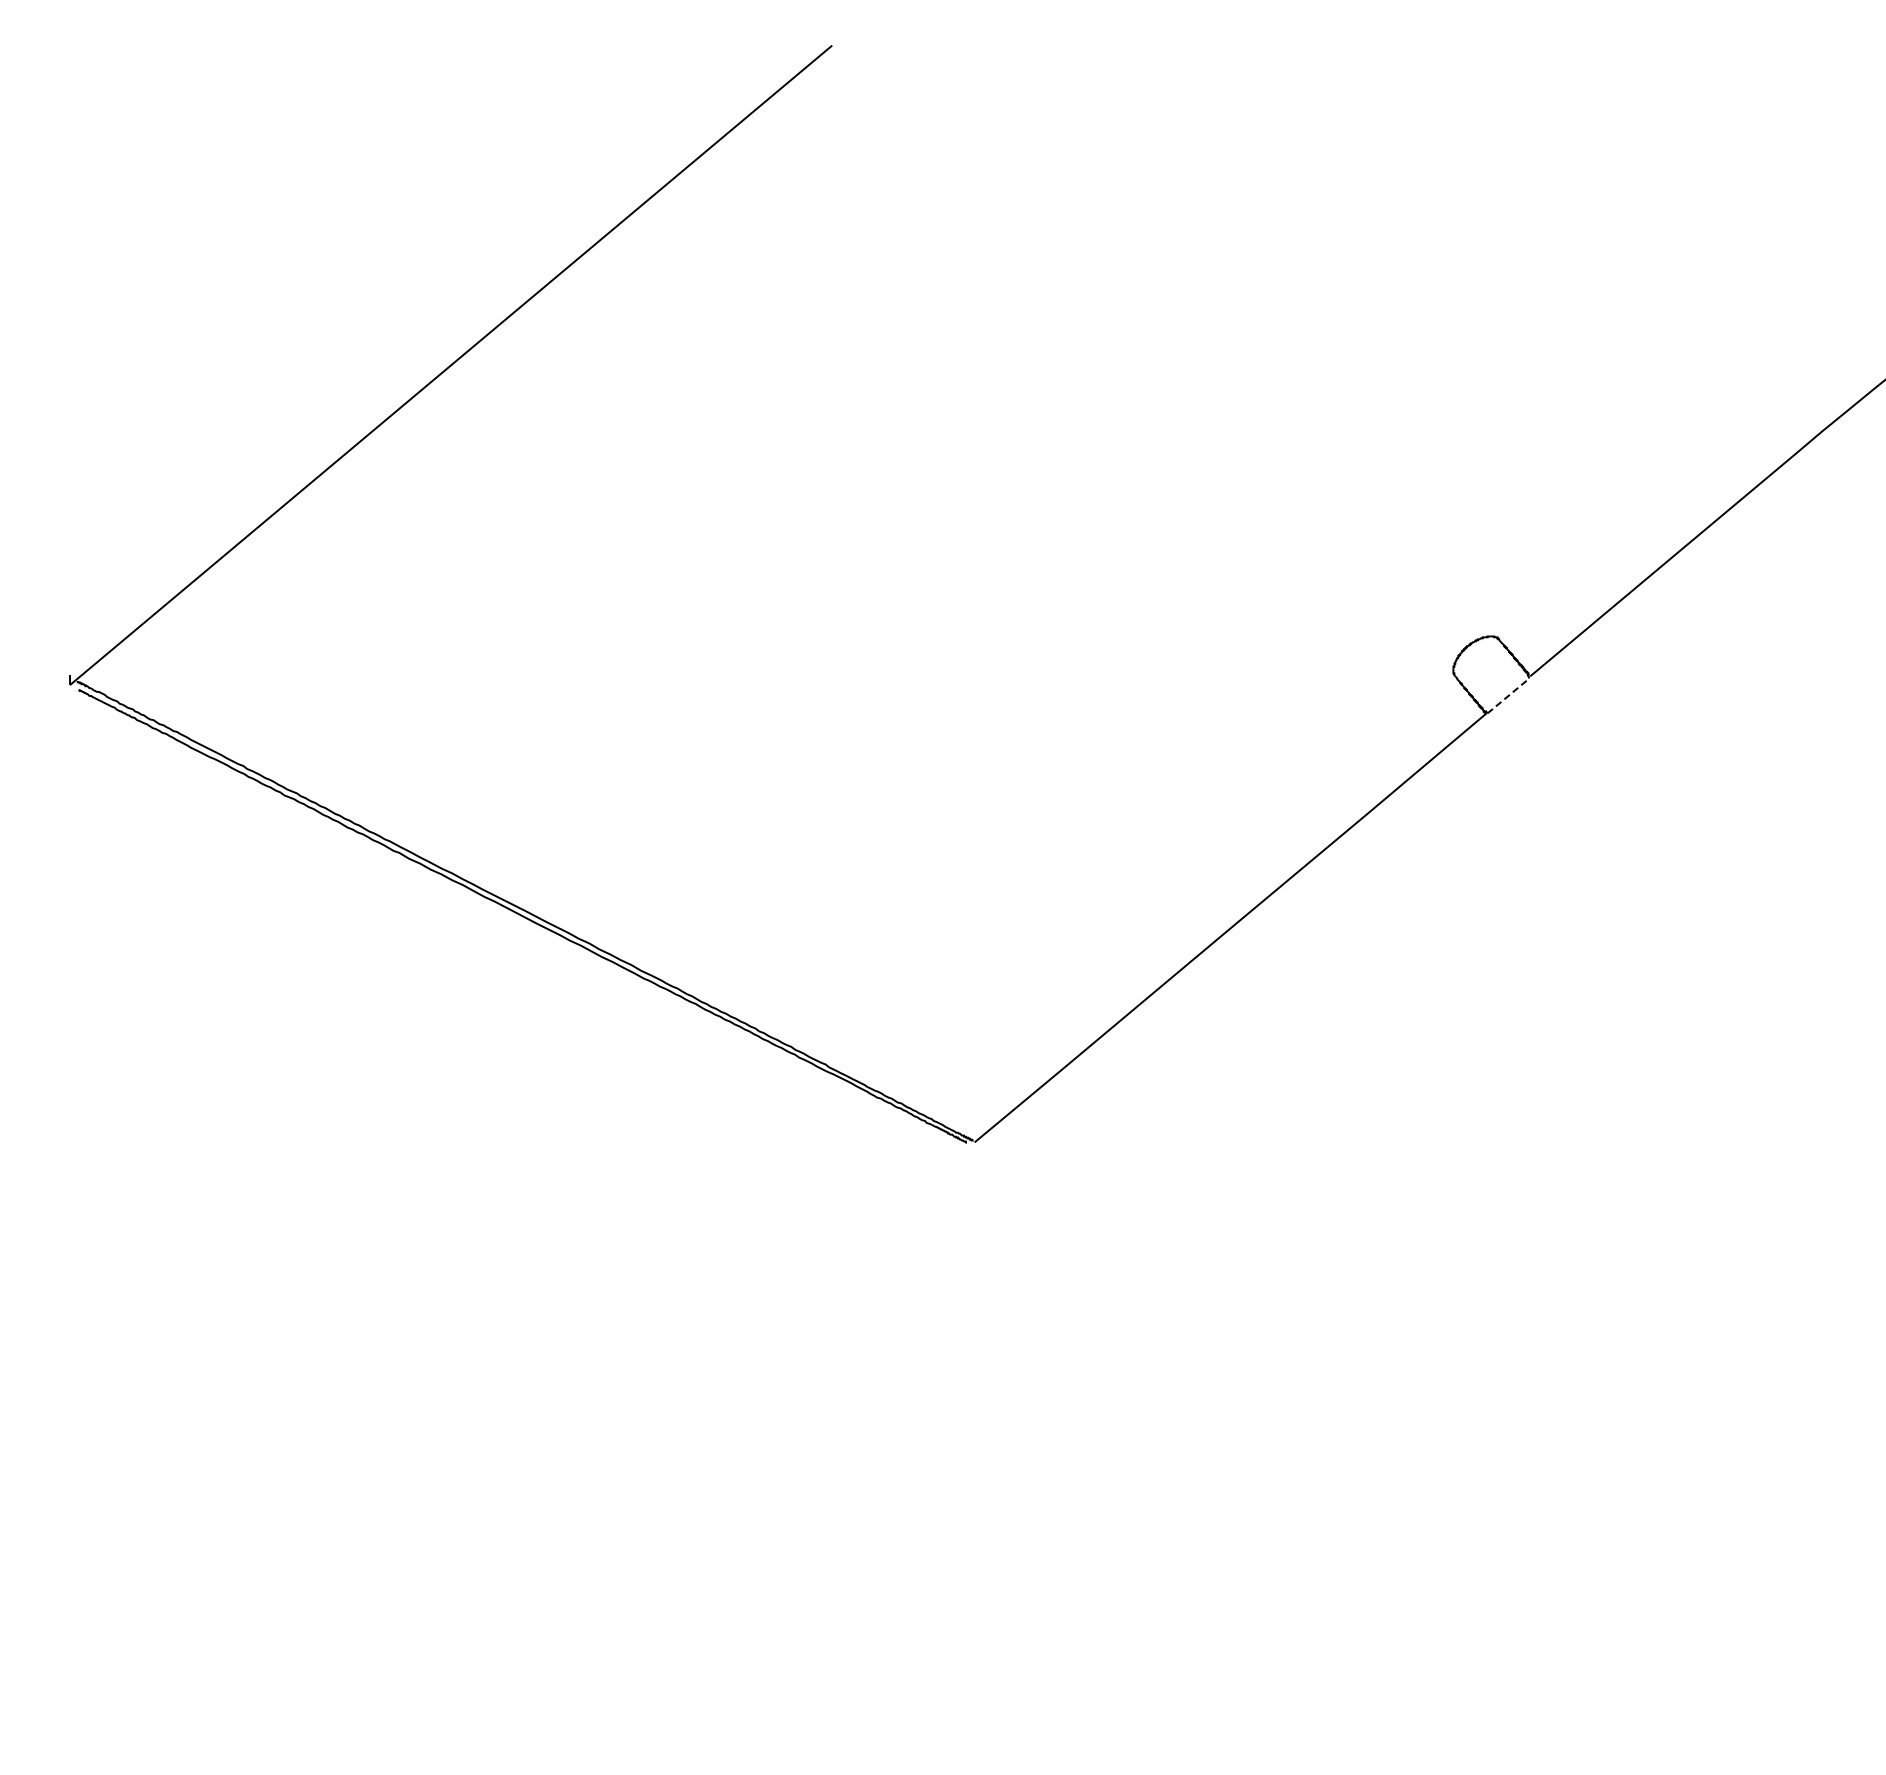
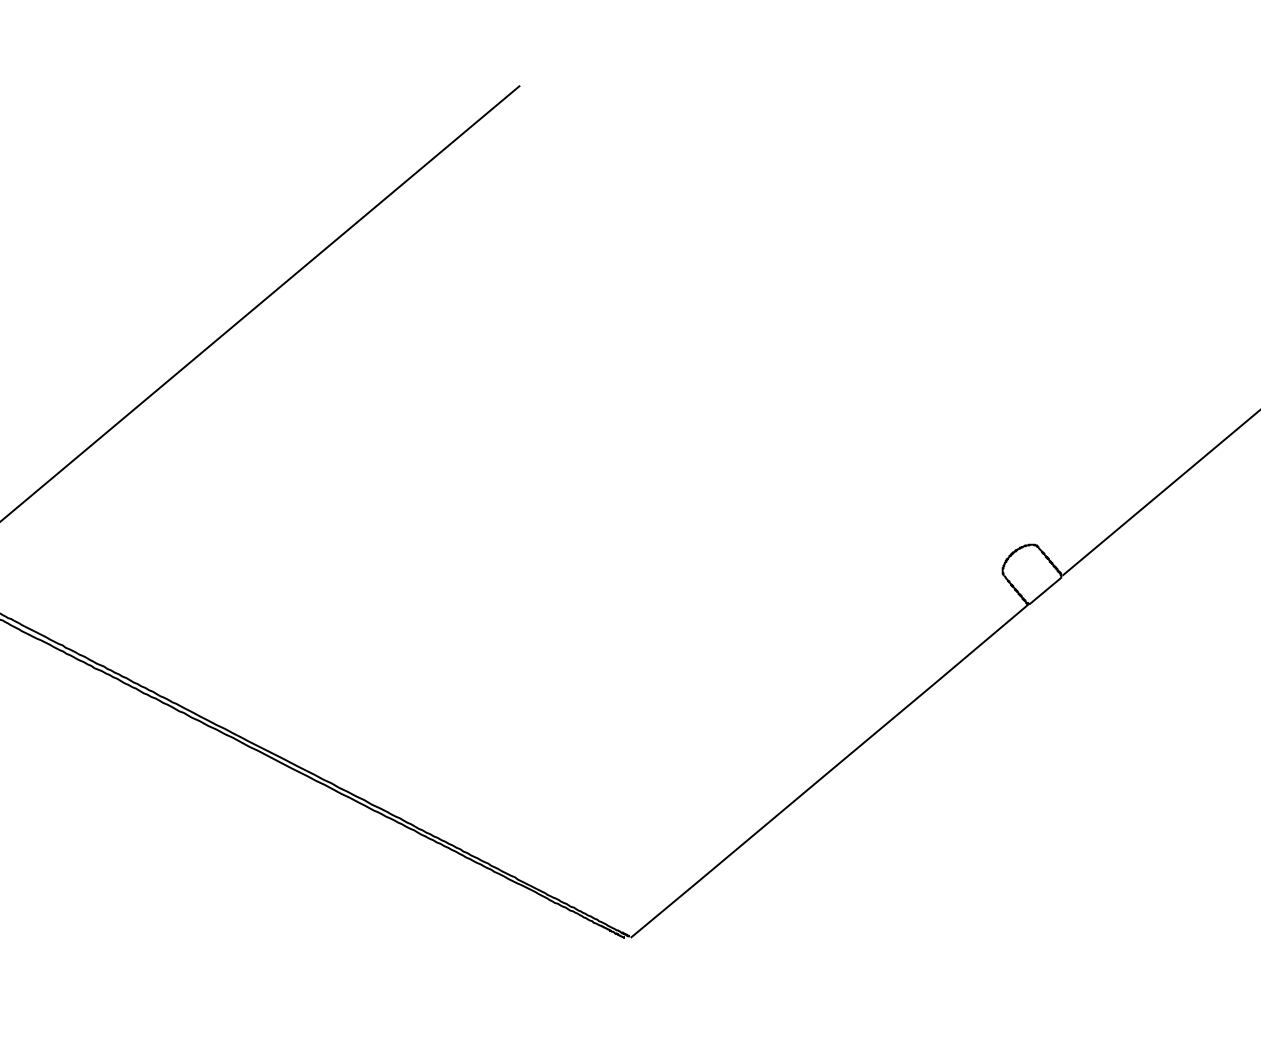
line: (1508, 695) -> (1045, 590), dashed -> solid

